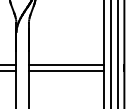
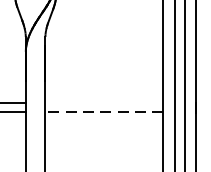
line: (65, 65) -> (103, 103), removed
line: (65, 71) -> (103, 112), solid -> dashed

